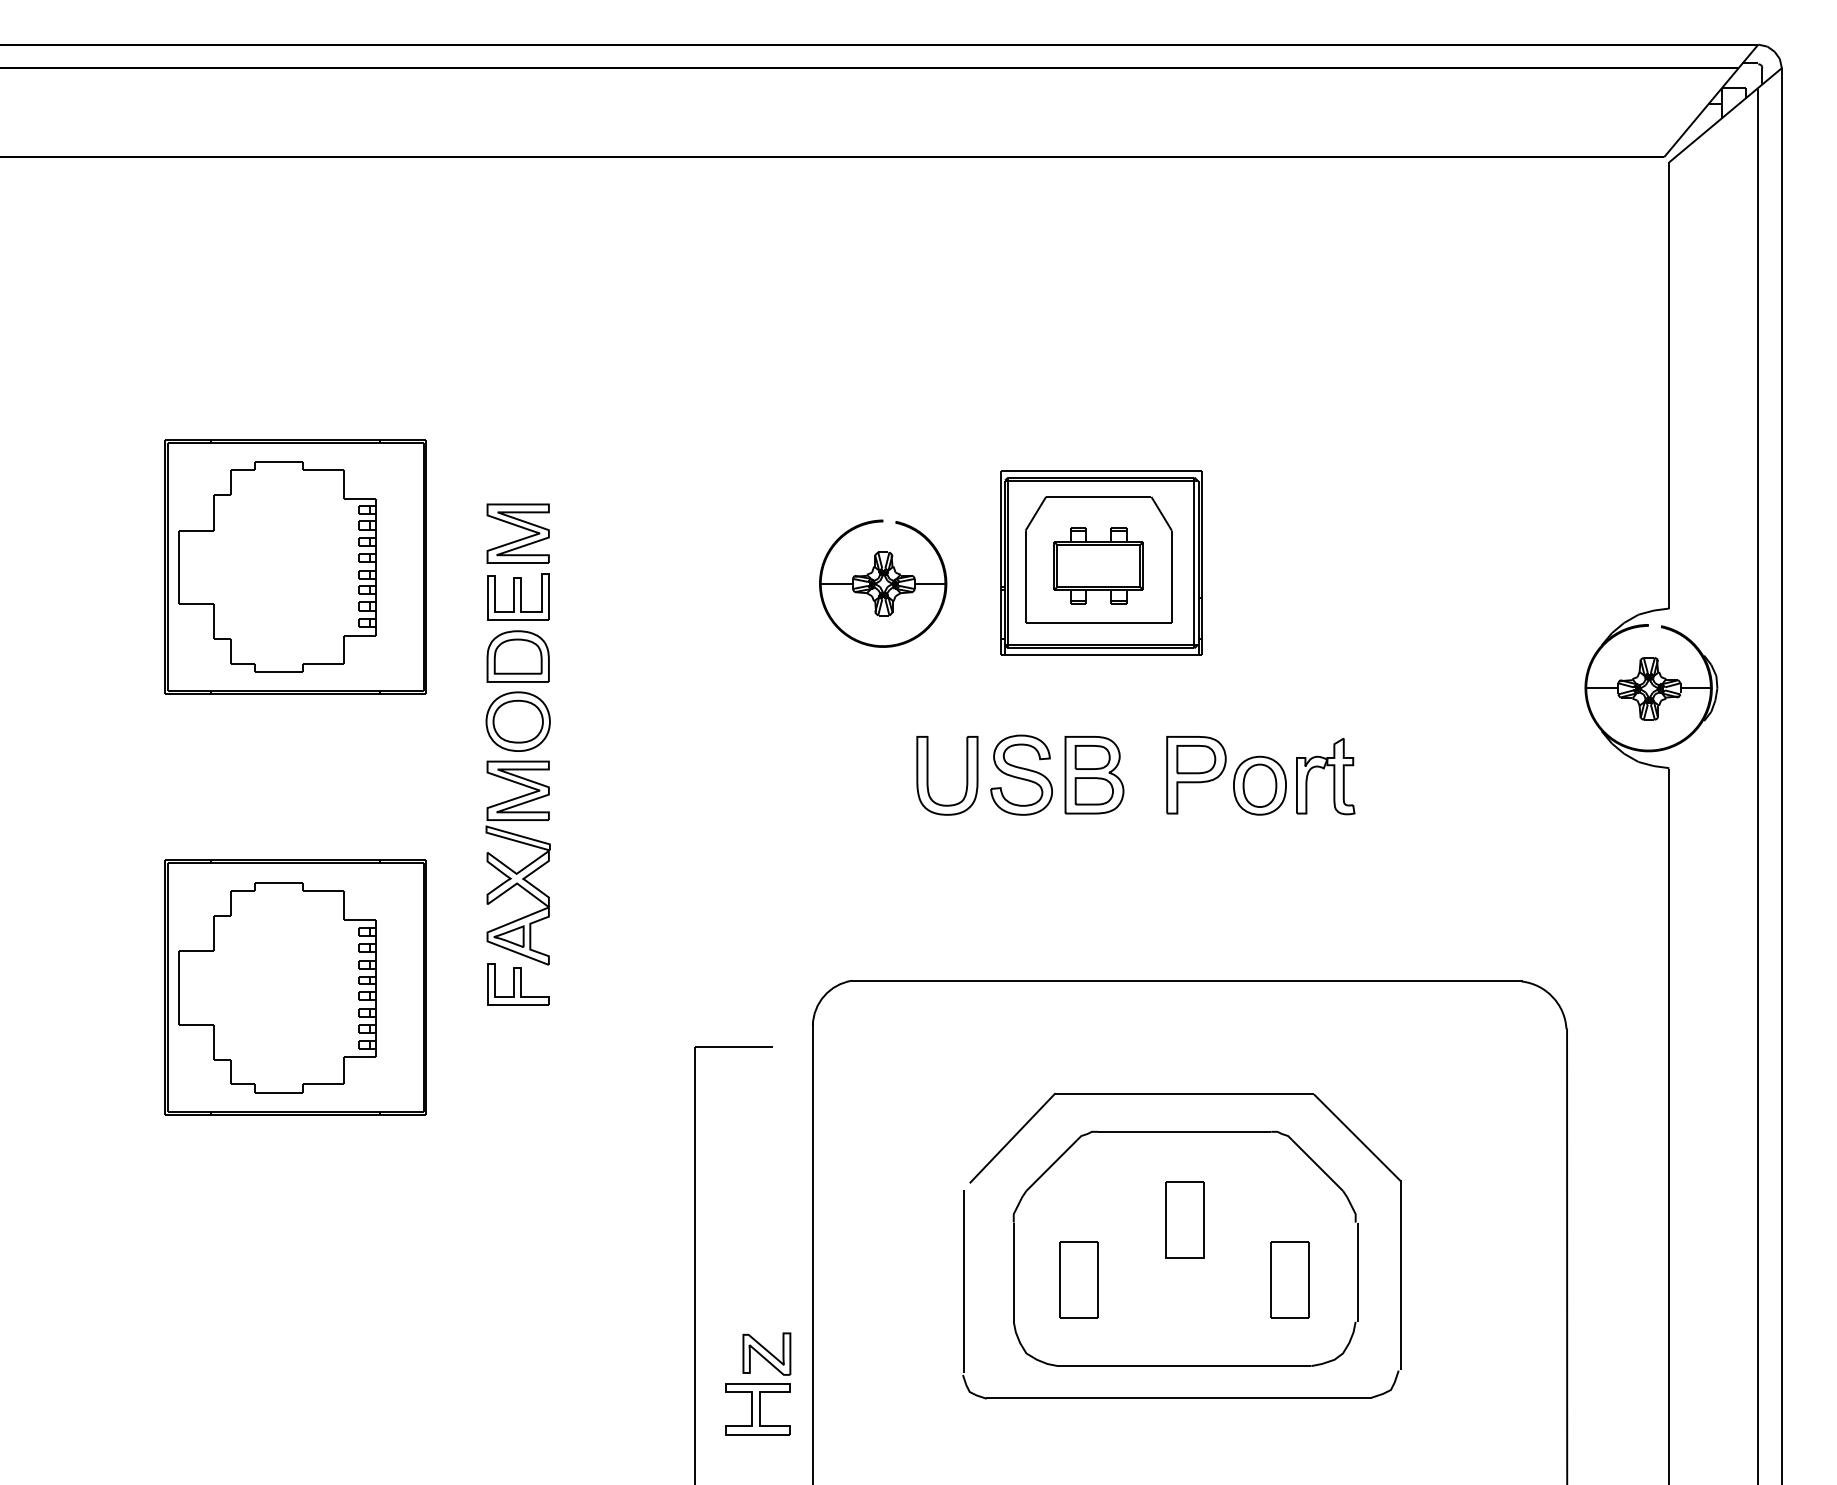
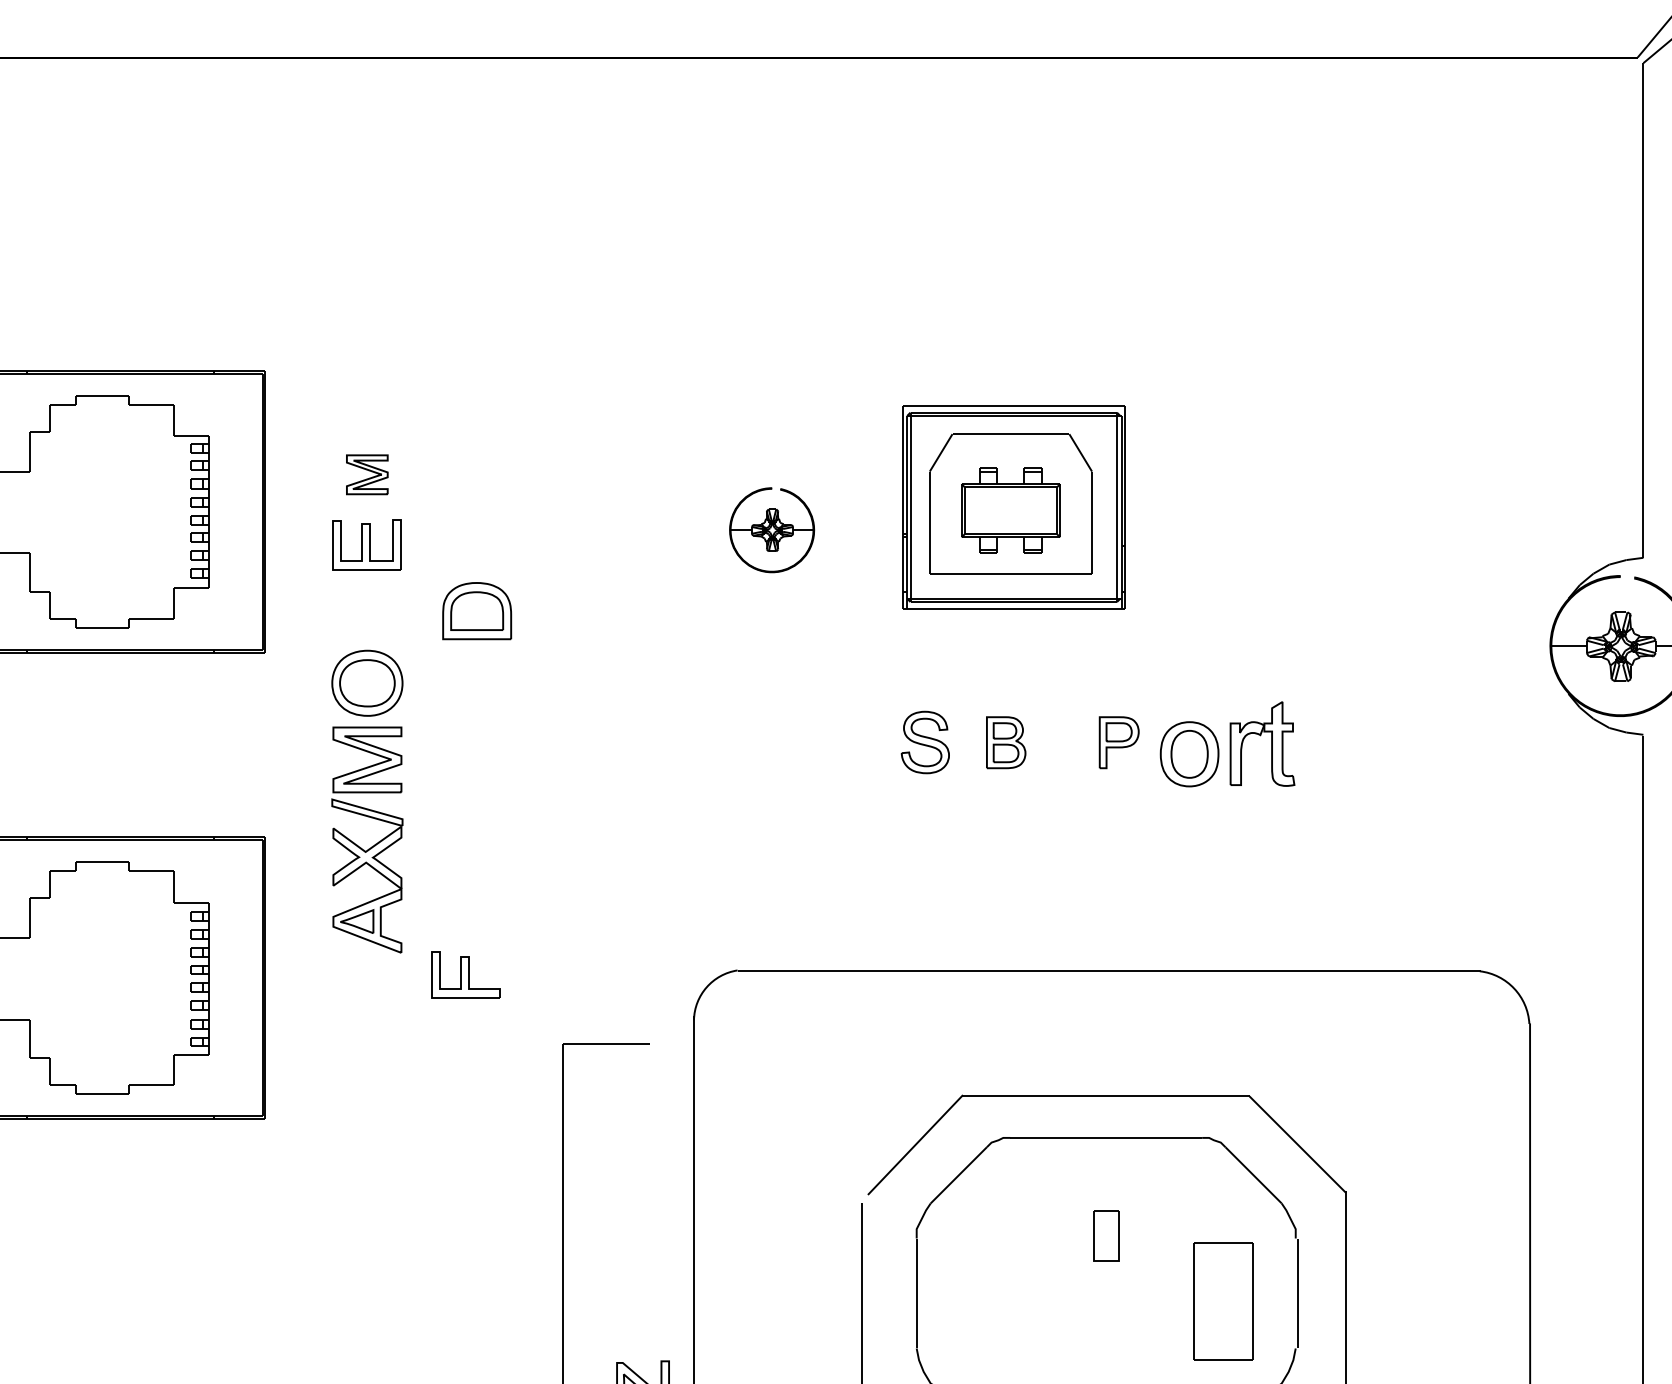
part: (517, 533) -> (366, 474), size x0.6
part: (883, 583) -> (772, 530), size x0.6
part: (517, 656) -> (476, 611), moved
part: (1021, 774) -> (925, 741), size x0.7
part: (928, 775) -> (822, 742), removed
part: (1094, 775) -> (1006, 742), size x0.6
part: (1196, 775) -> (1119, 742), size x0.6
part: (518, 984) -> (466, 974), moved
part: (1184, 1219) -> (1105, 1235), size x0.6
part: (1078, 1279) -> (988, 1301), removed
part: (1289, 1279) -> (1222, 1301), size x1.4

